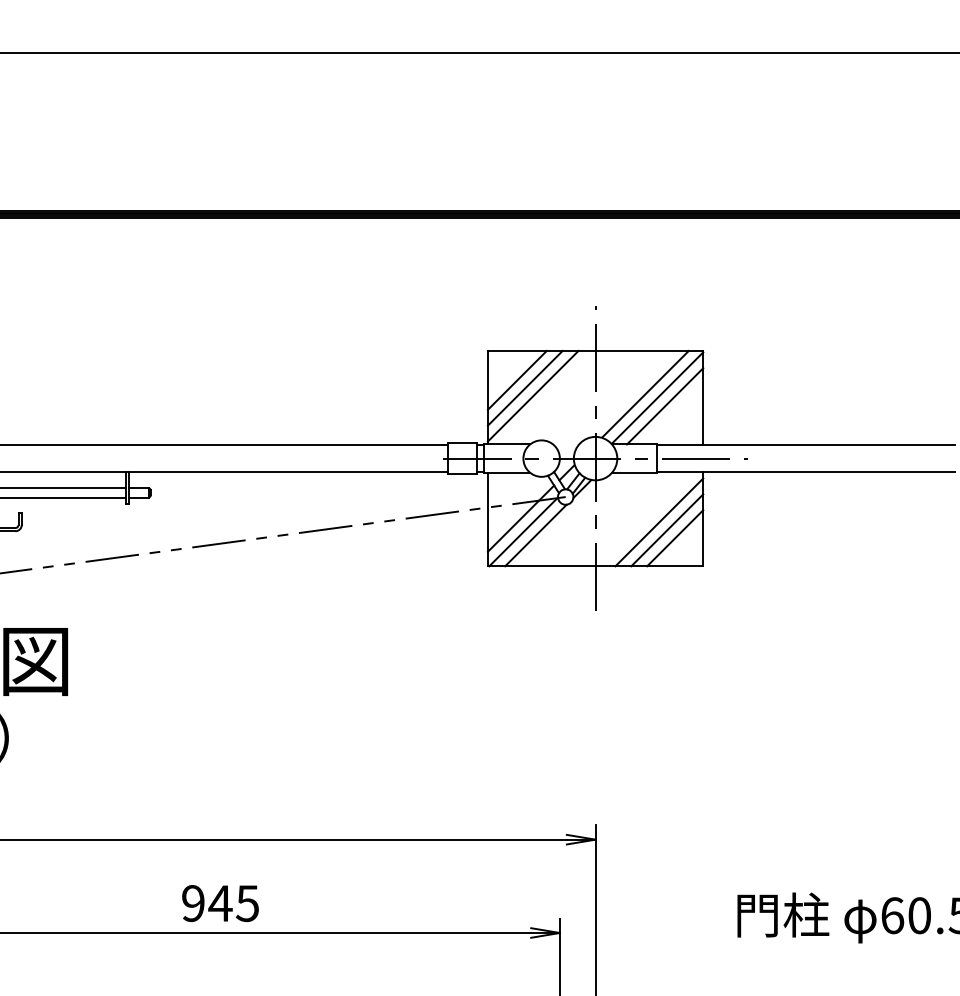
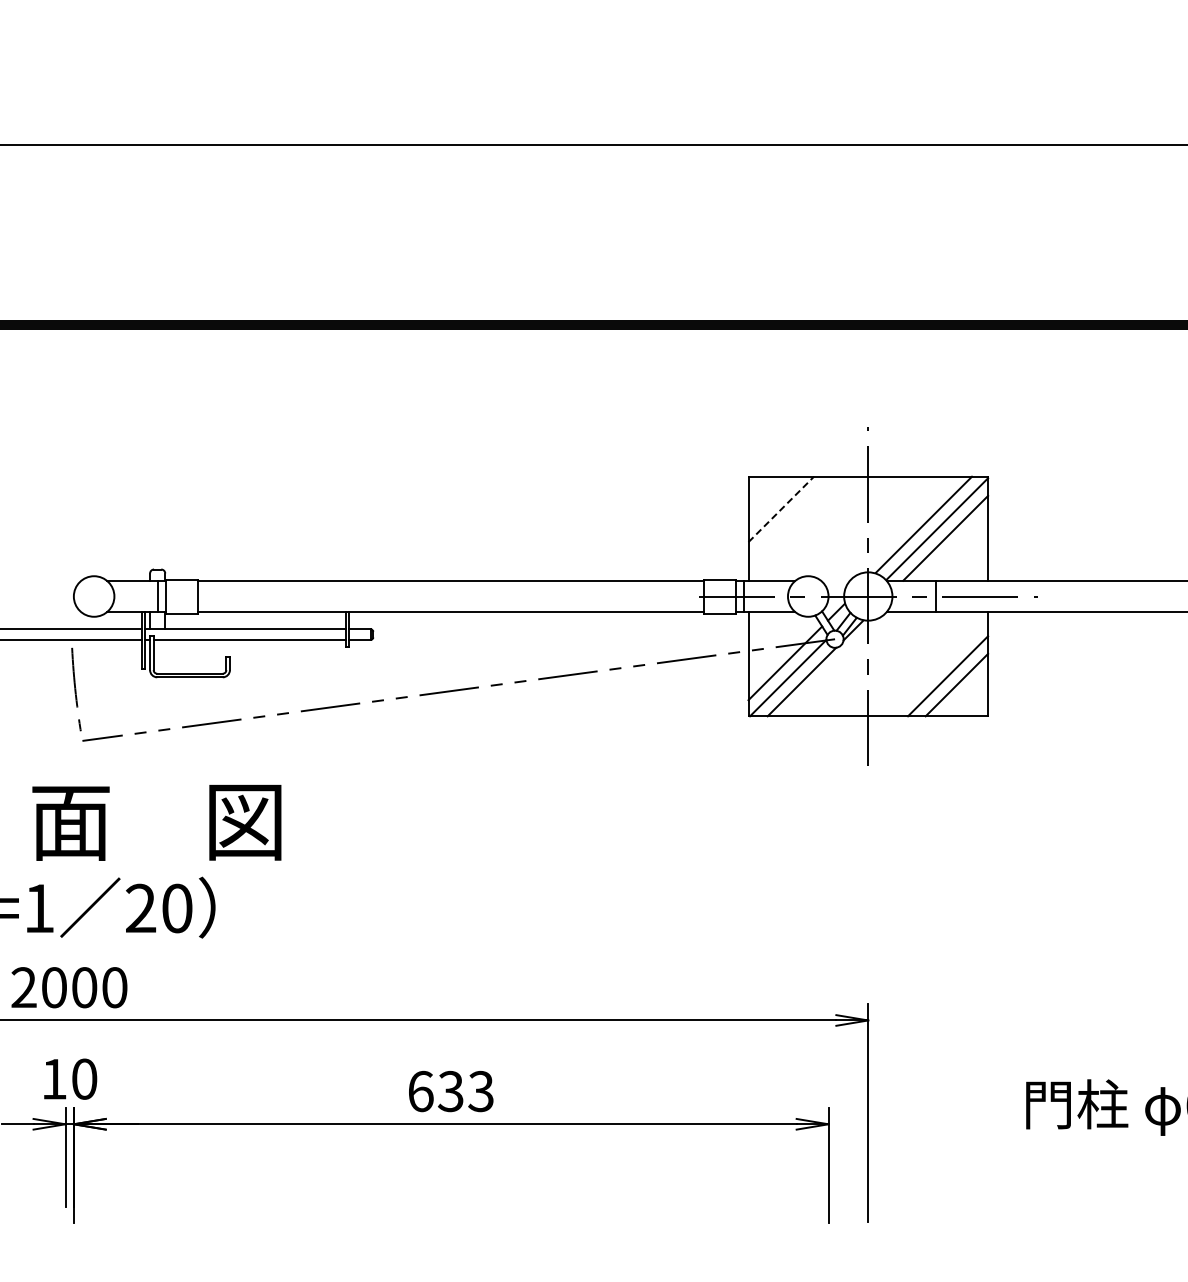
line: (517, 380) -> (781, 509), solid -> dashed
line: (524, 387) -> (789, 517), removed
line: (532, 395) -> (798, 526), removed
line: (659, 522) -> (939, 667), removed
text: (220, 903) -> (450, 1091), 945 -> 633

